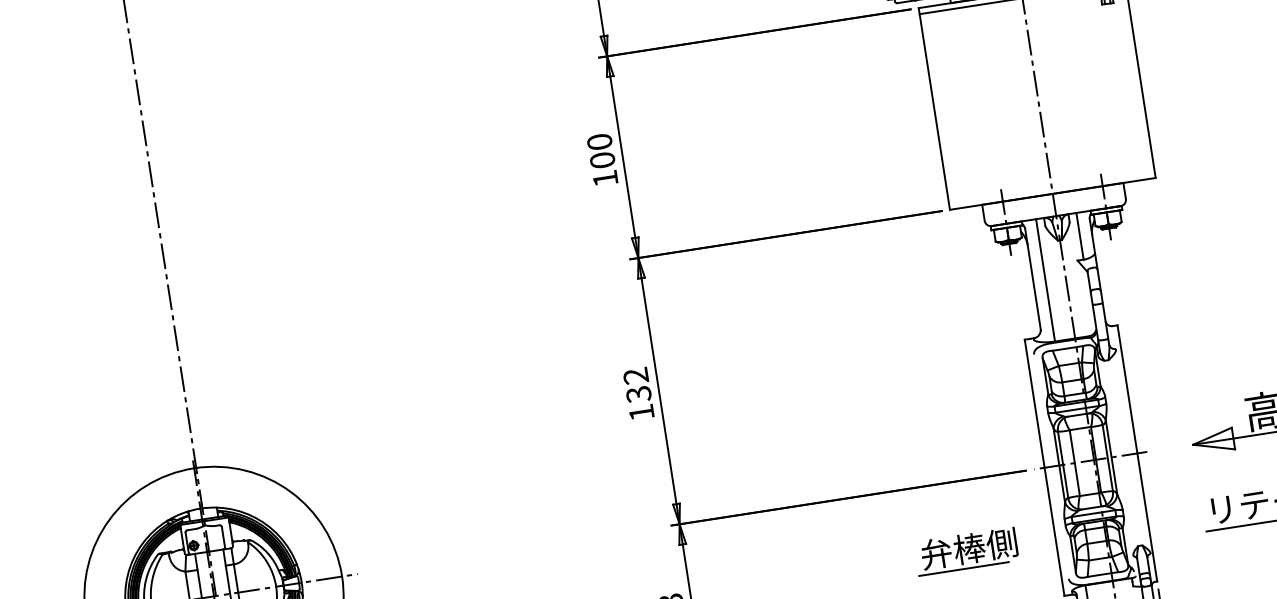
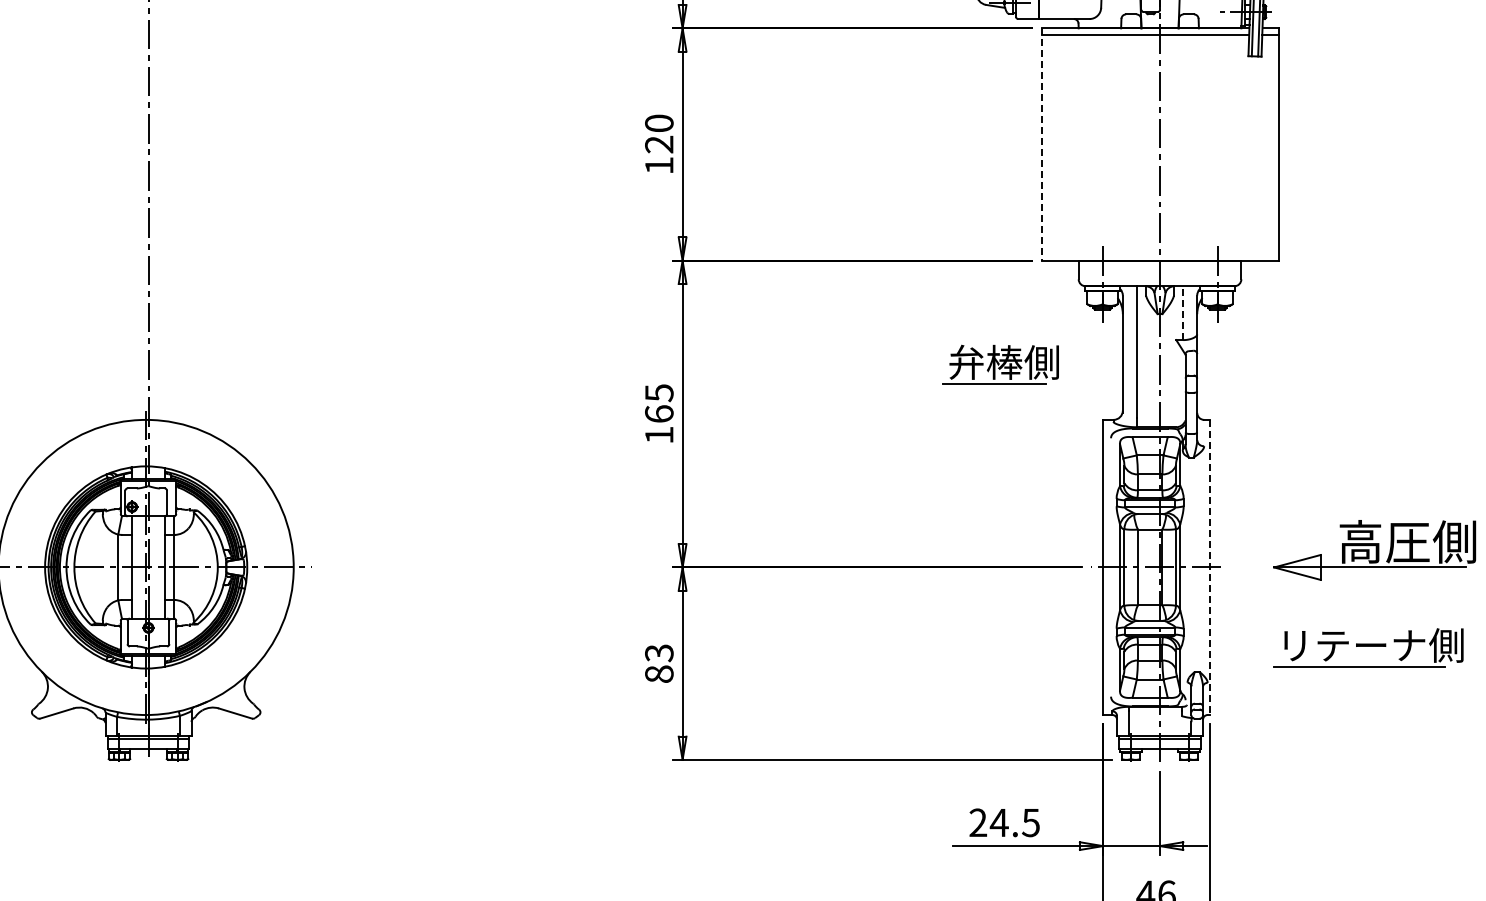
line: (934, 109) -> (1041, 145), solid -> dashed
text: (602, 160) -> (659, 144), 100 -> 120
line: (1080, 236) -> (1183, 313), solid -> dashed
text: (637, 385) -> (659, 403), 132 -> 165
line: (1137, 453) -> (1210, 567), solid -> dashed
part: (966, 551) -> (1000, 364), moved

